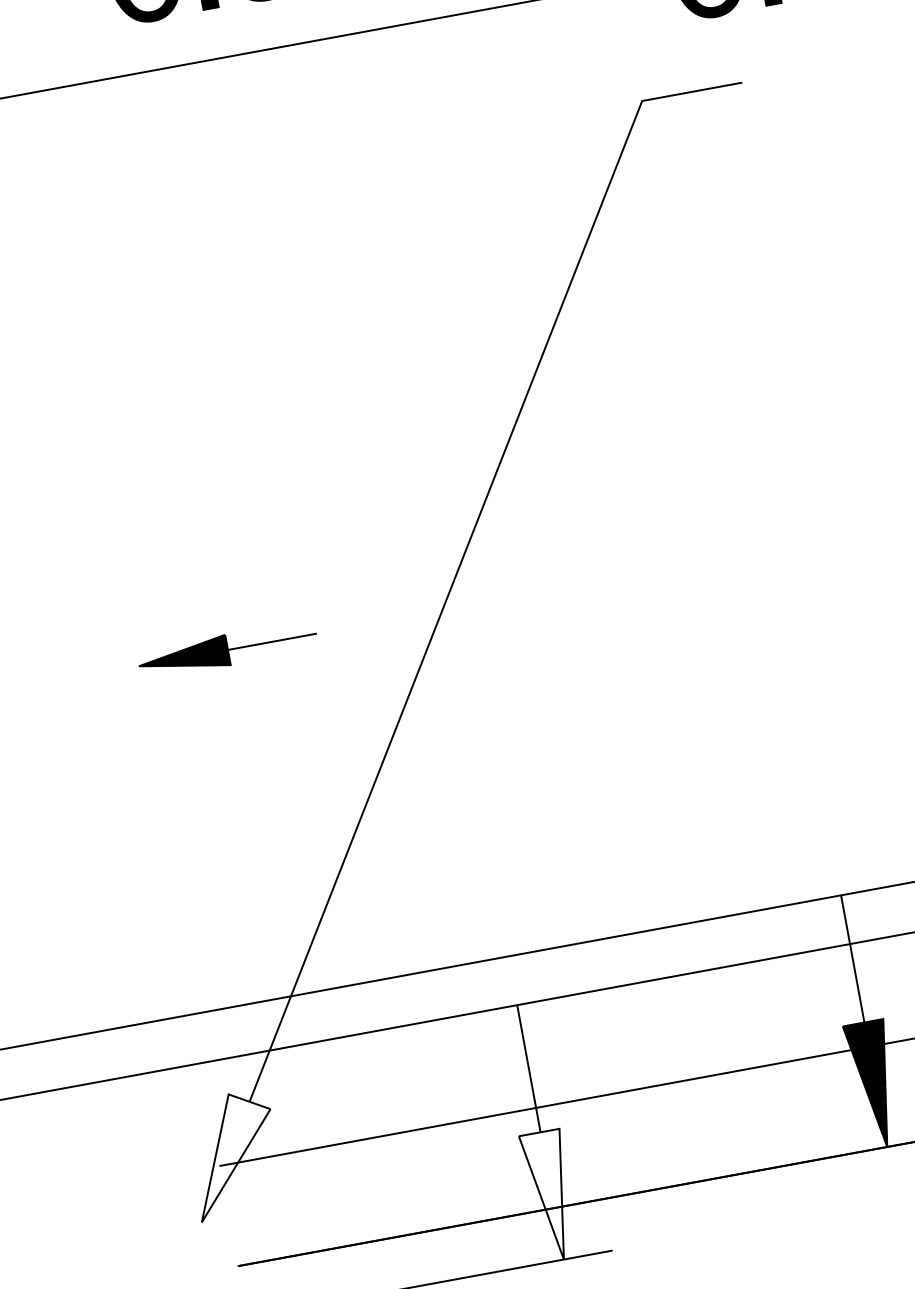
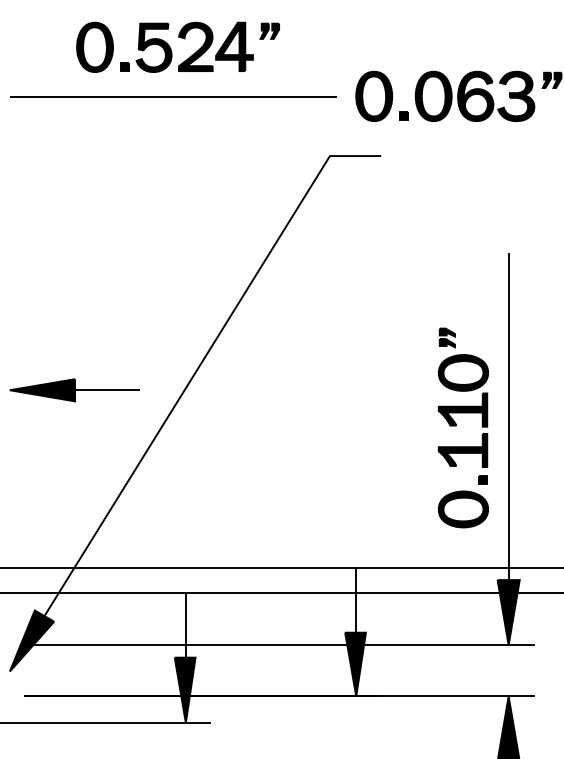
part: (227, 650) -> (74, 390), size x1.43
fill: (232, 1154) -> (31, 640), added
fill: (549, 1194) -> (184, 689), added

